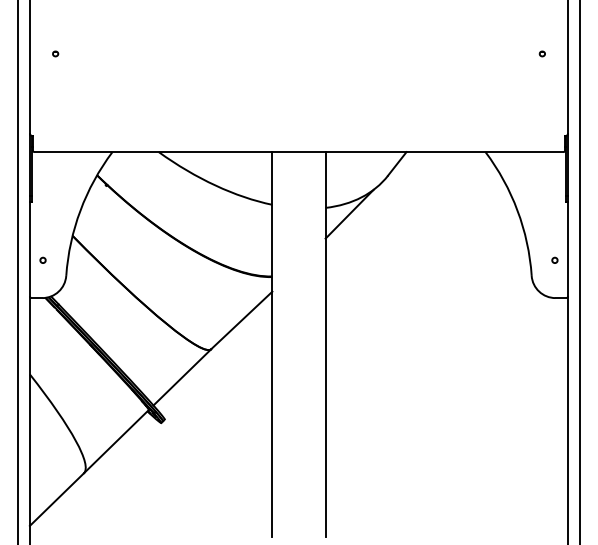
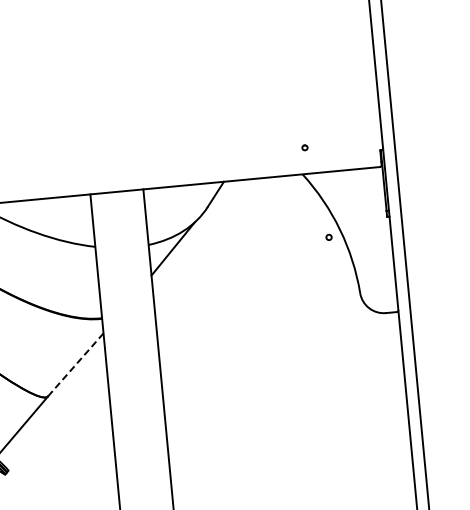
part: (541, 53) -> (304, 147), moved
circle: (554, 259) -> (328, 236), moved
line: (241, 320) -> (75, 364), solid -> dashed

